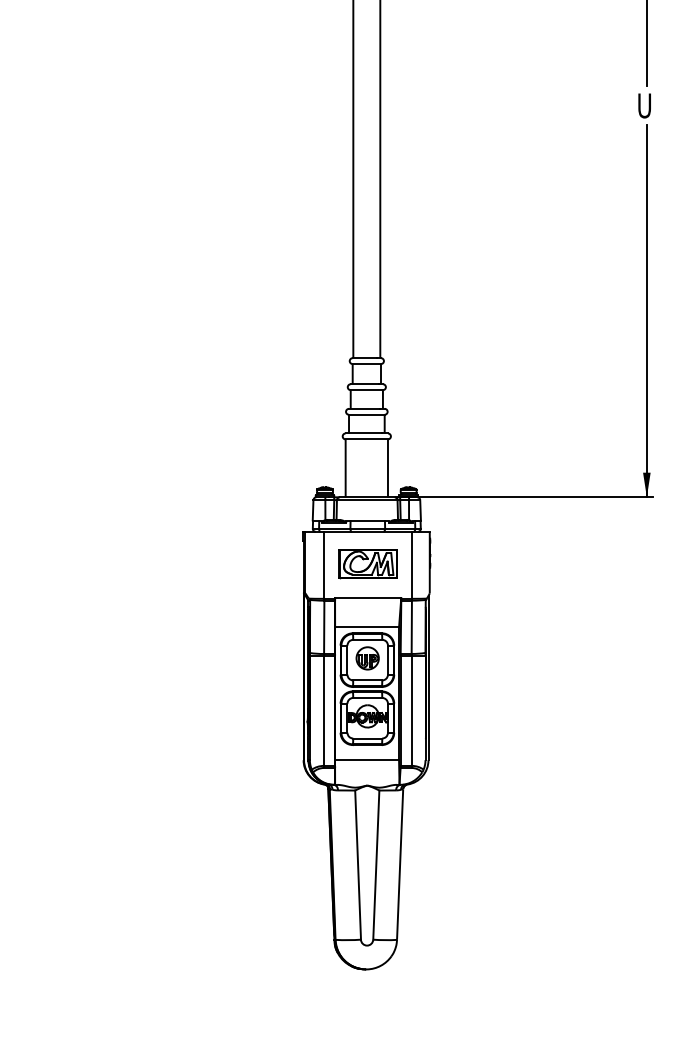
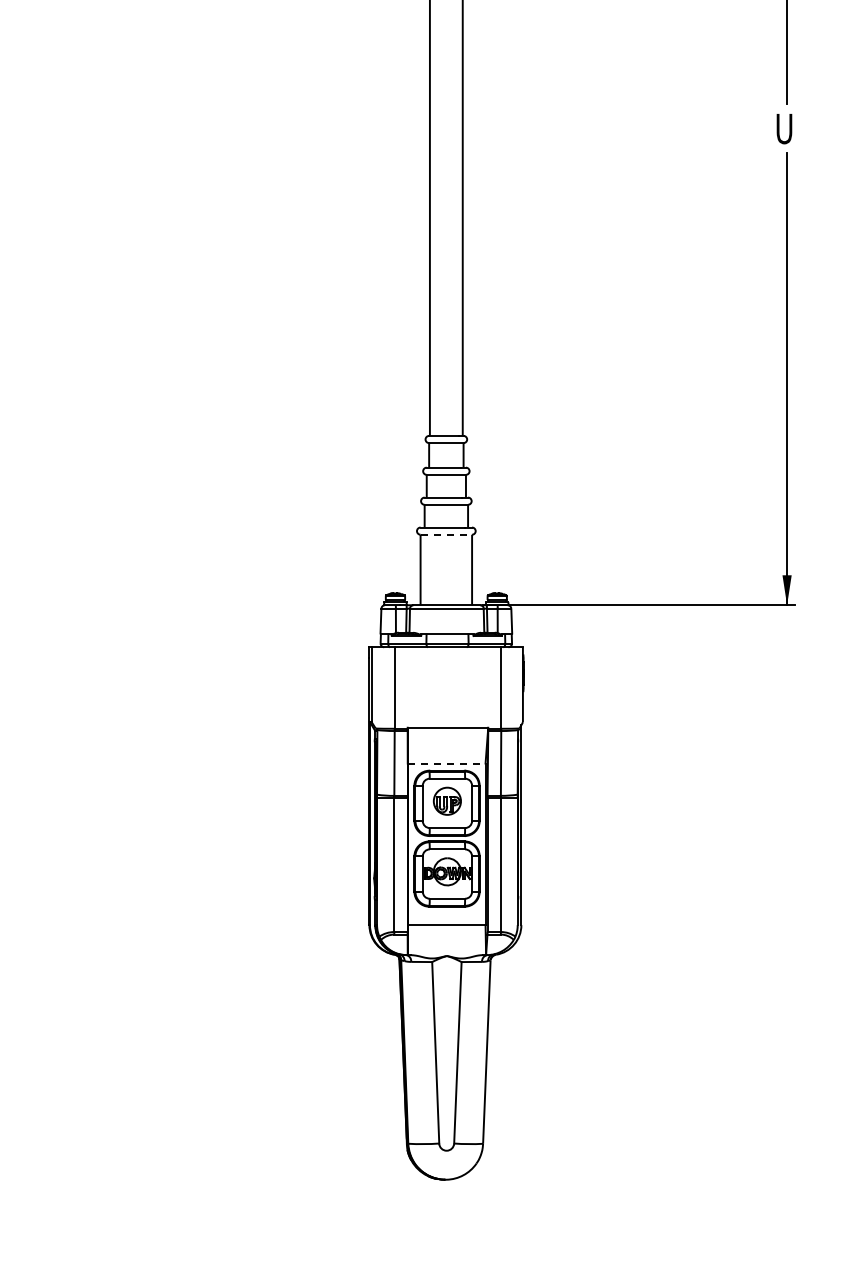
line: (366, 439) -> (446, 534), solid -> dashed
part: (367, 564) -> (447, 686), removed
line: (366, 627) -> (446, 763), solid -> dashed

